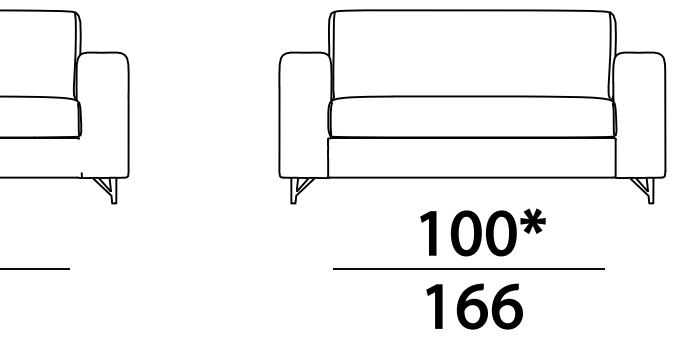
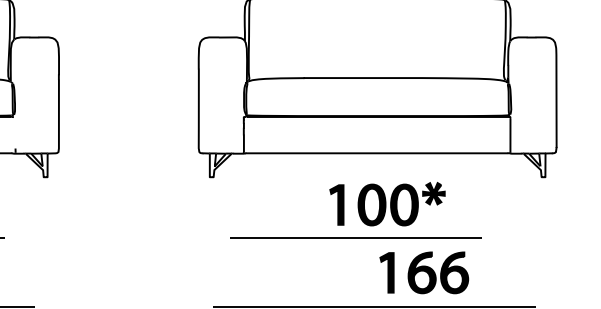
line: (468, 268) -> (355, 237), moved
part: (474, 306) -> (424, 272), moved

